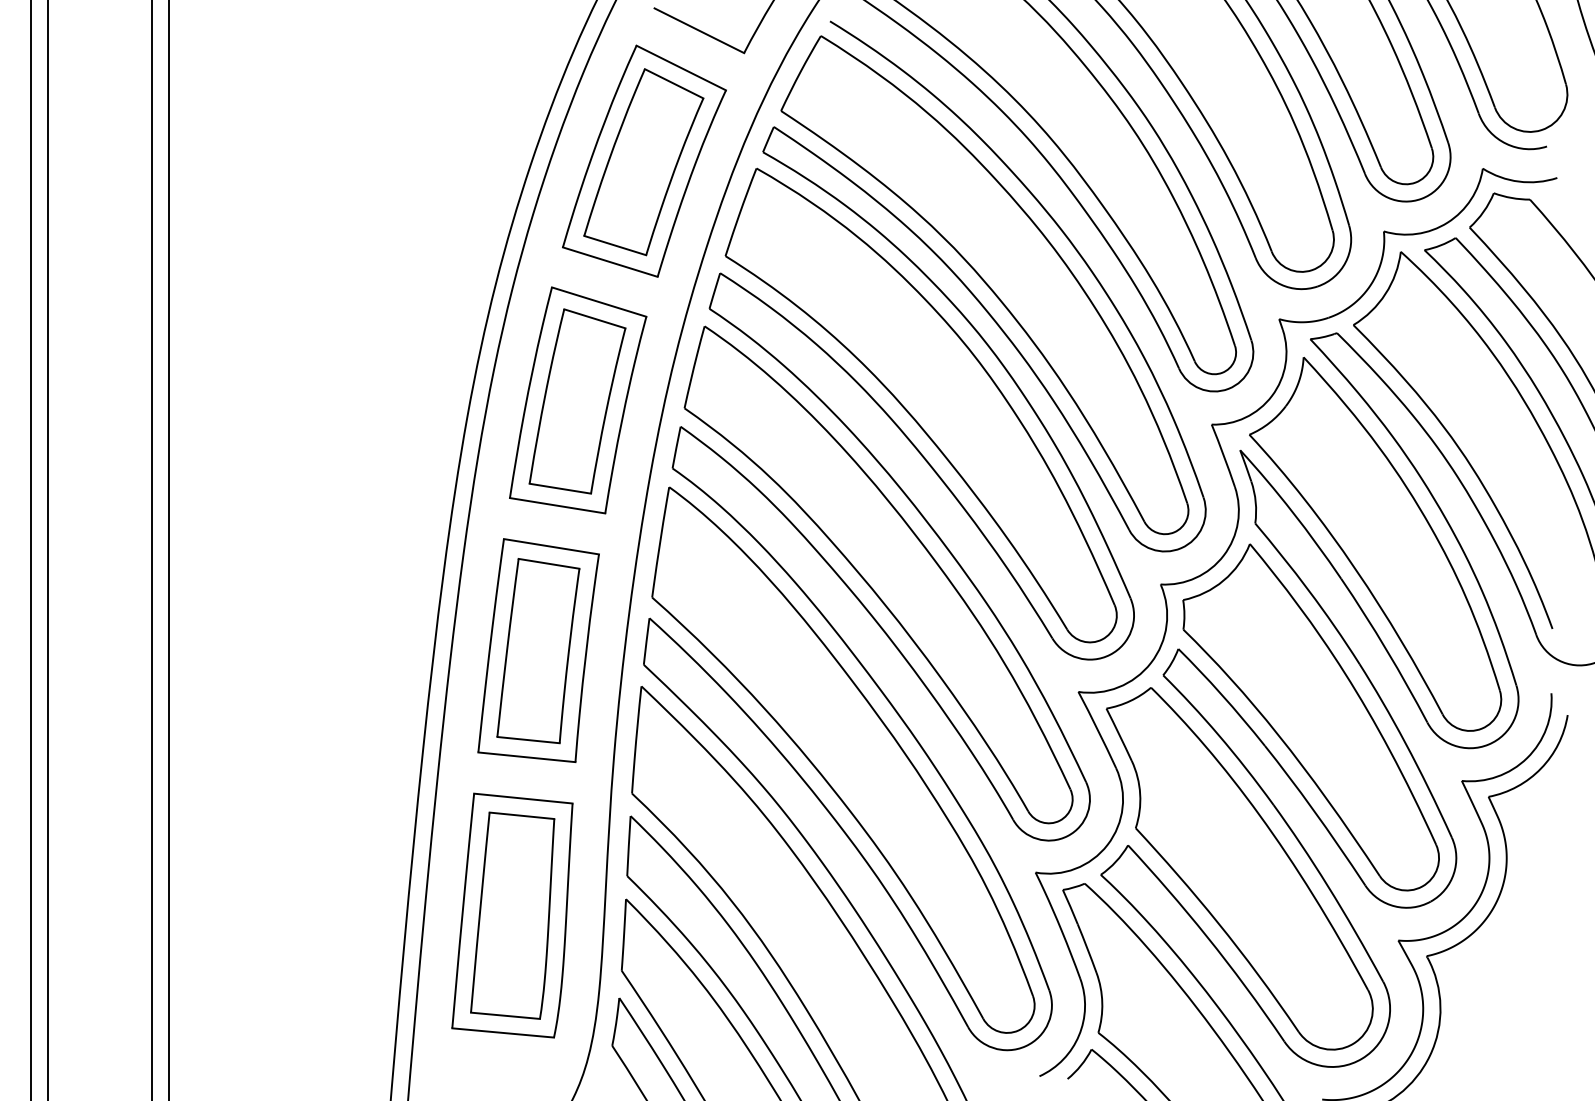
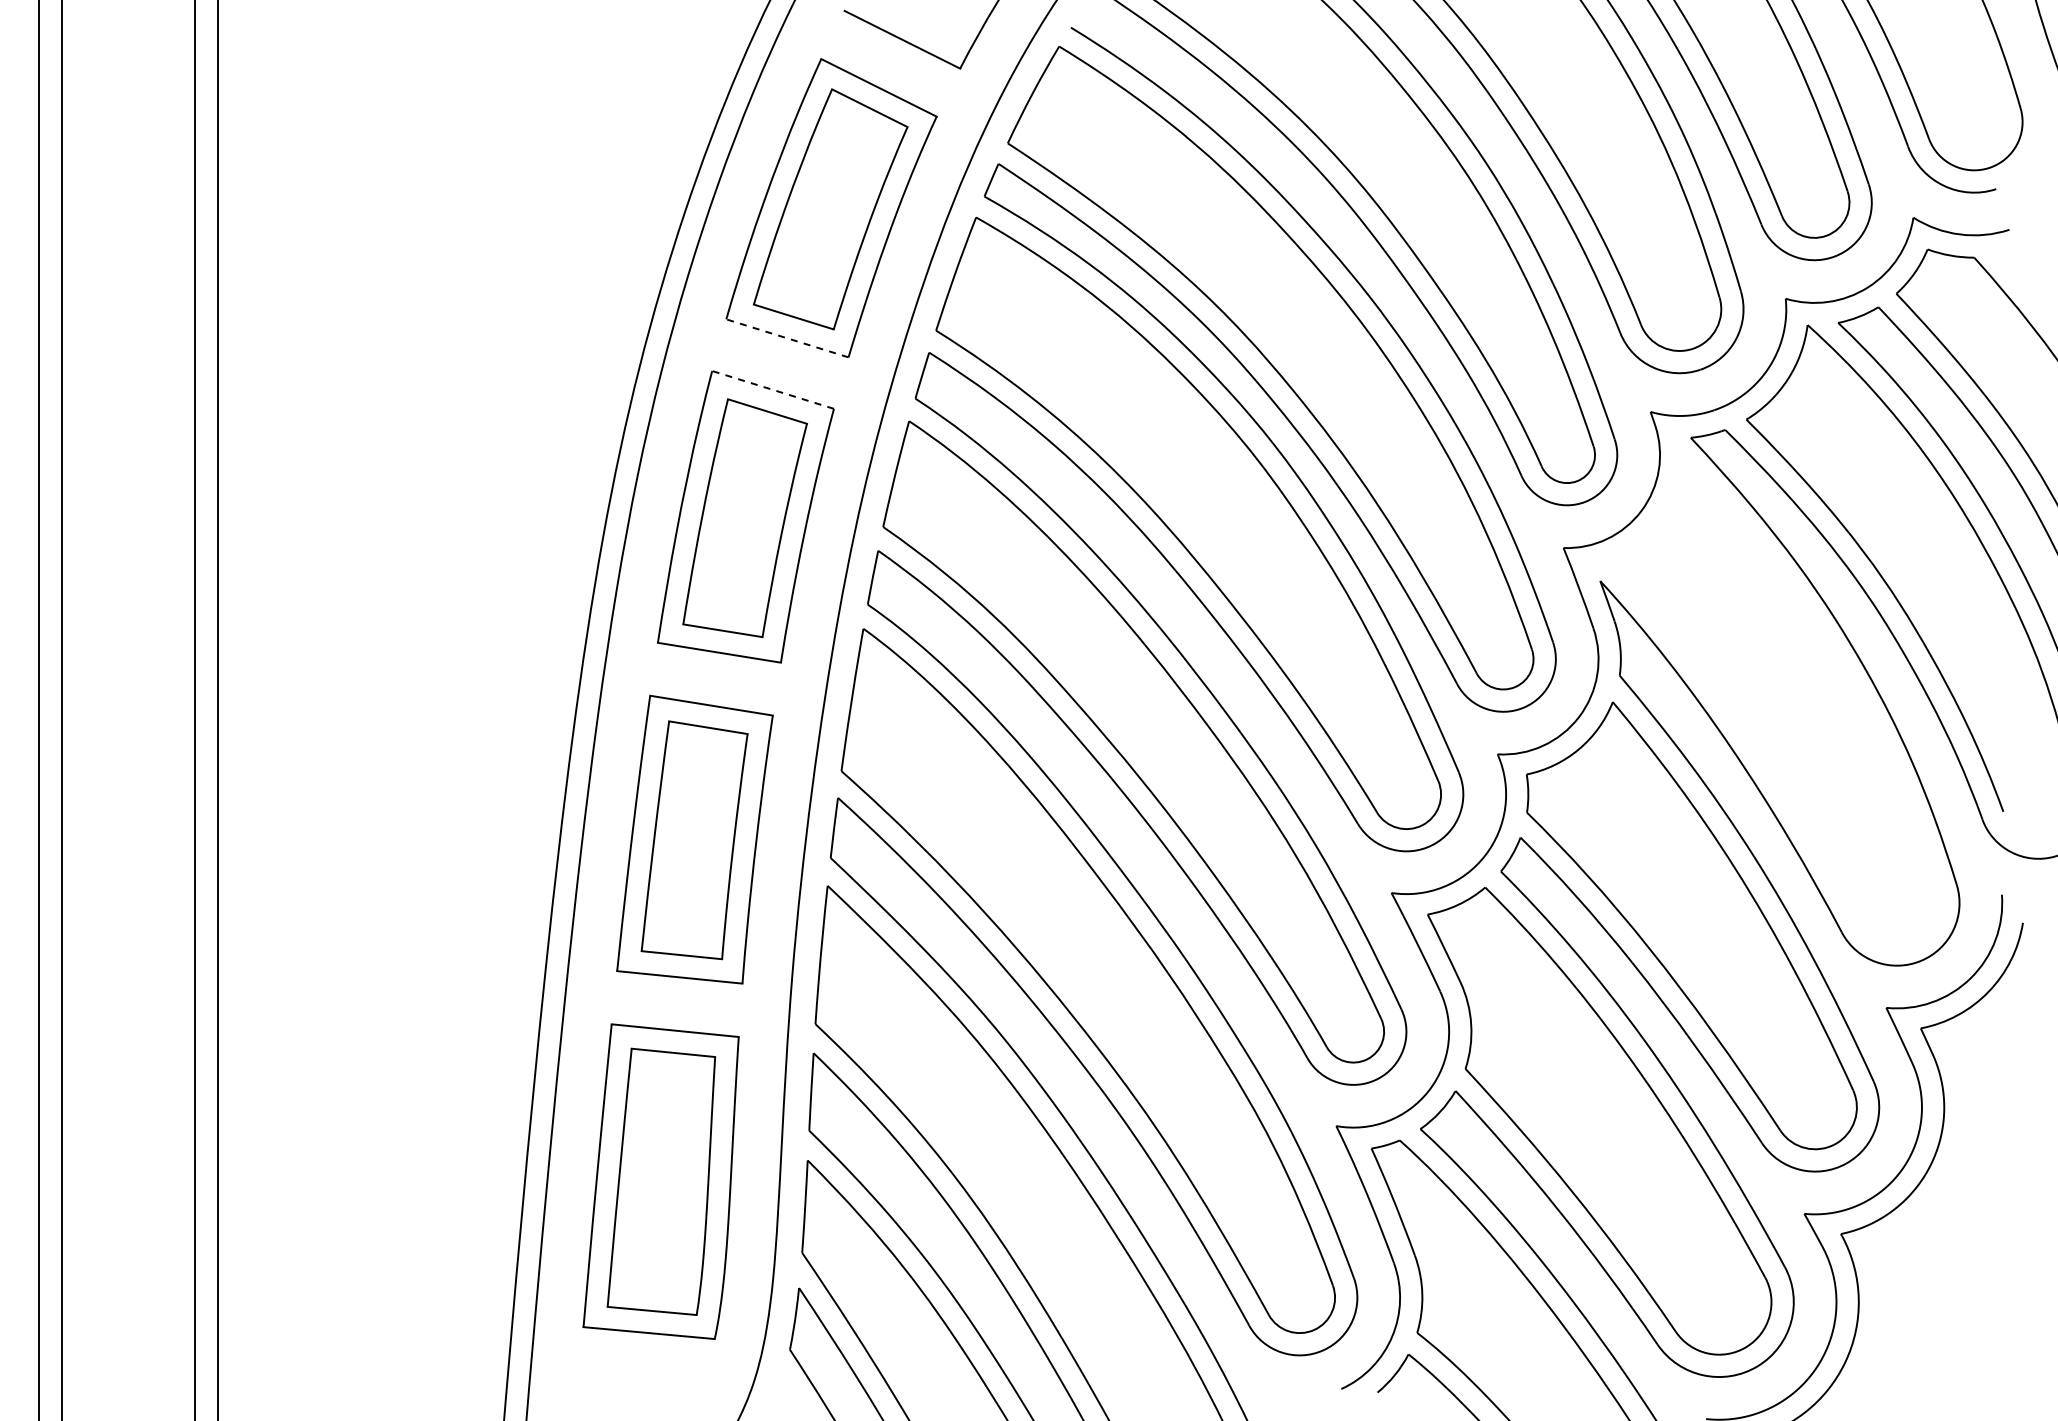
line: (609, 262) -> (786, 338), solid -> dashed
line: (599, 301) -> (773, 389), solid -> dashed
part: (1375, 544) -> (1774, 702), removed

